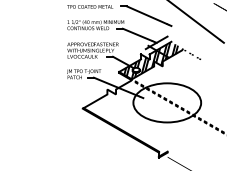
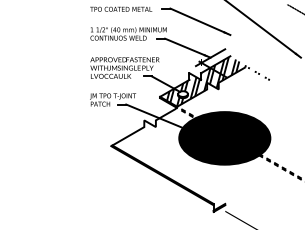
fill: (167, 102) -> (224, 138), added

